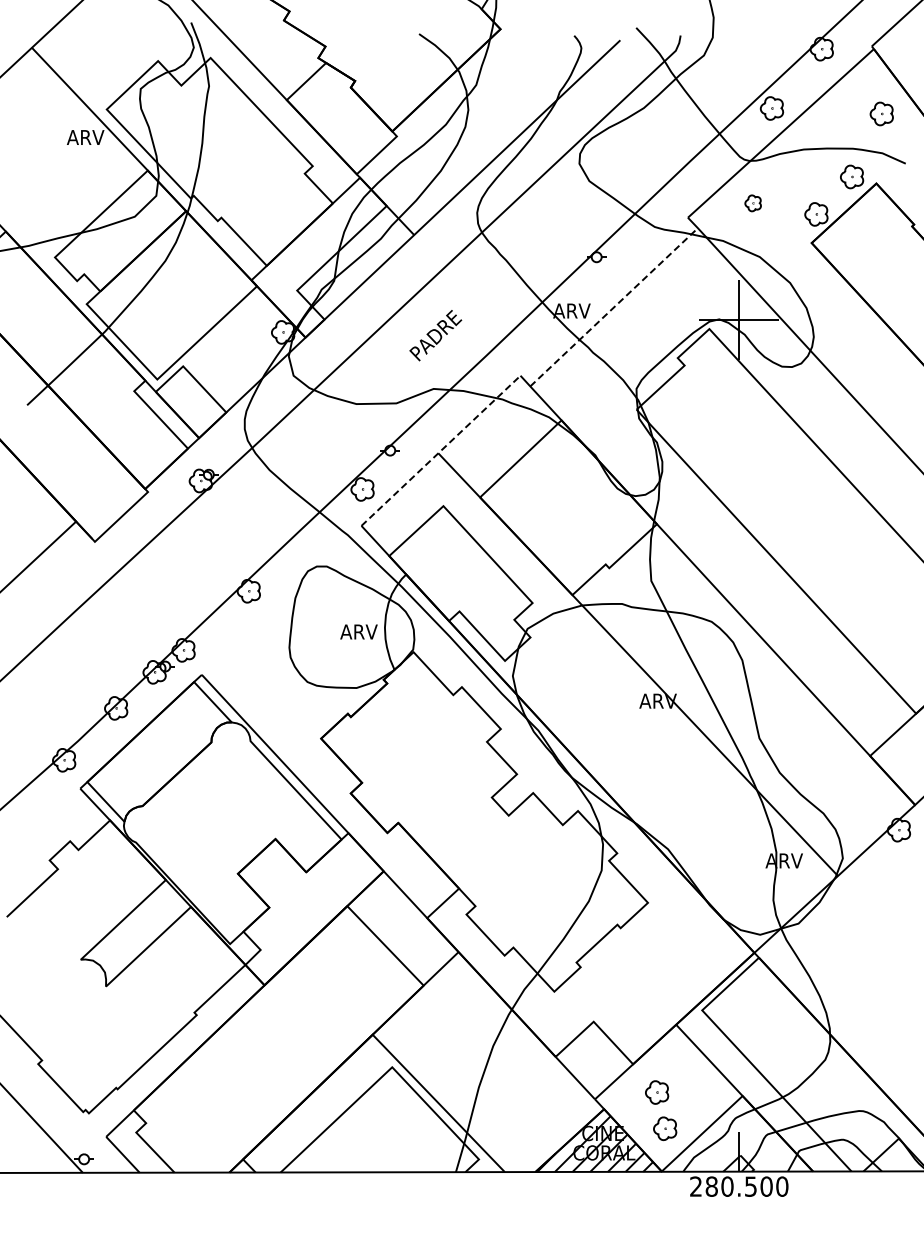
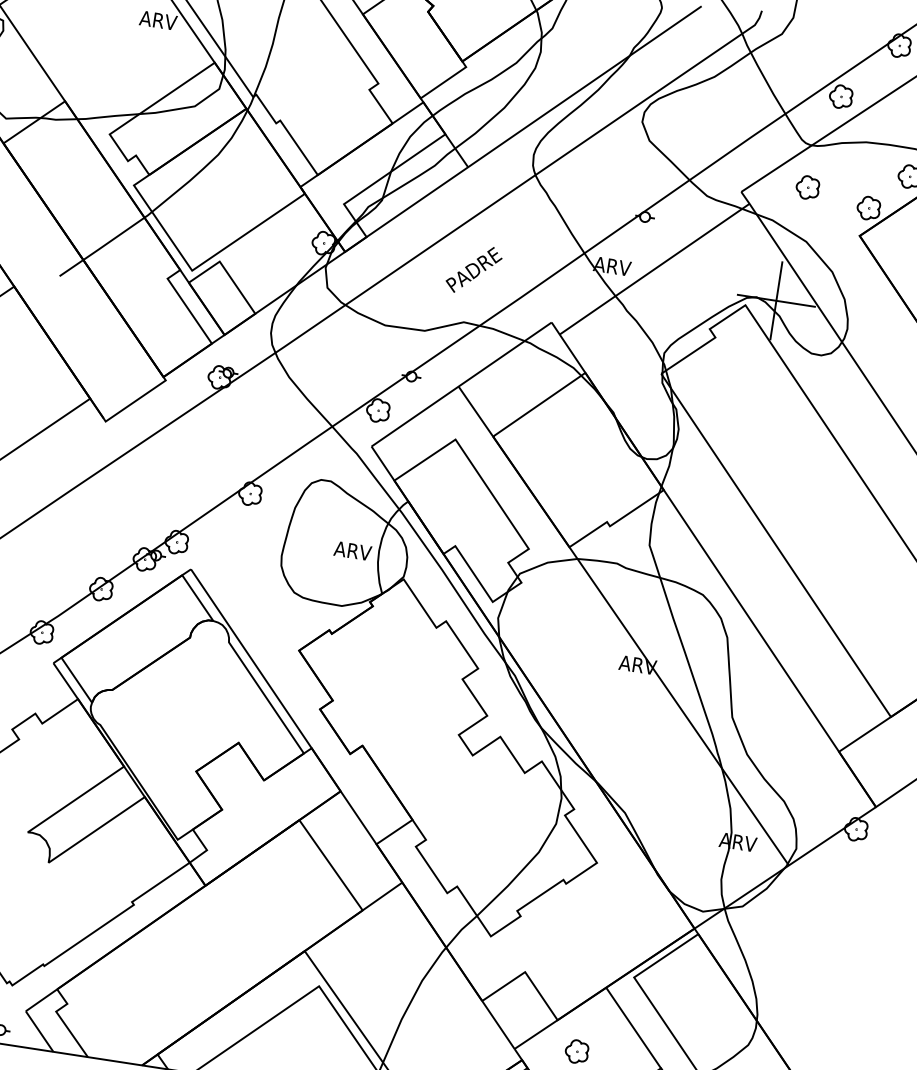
part: (753, 203) -> (808, 187), size x1.43
line: (614, 306) -> (655, 268), dashed -> solid
line: (440, 451) -> (461, 385), dashed -> solid

